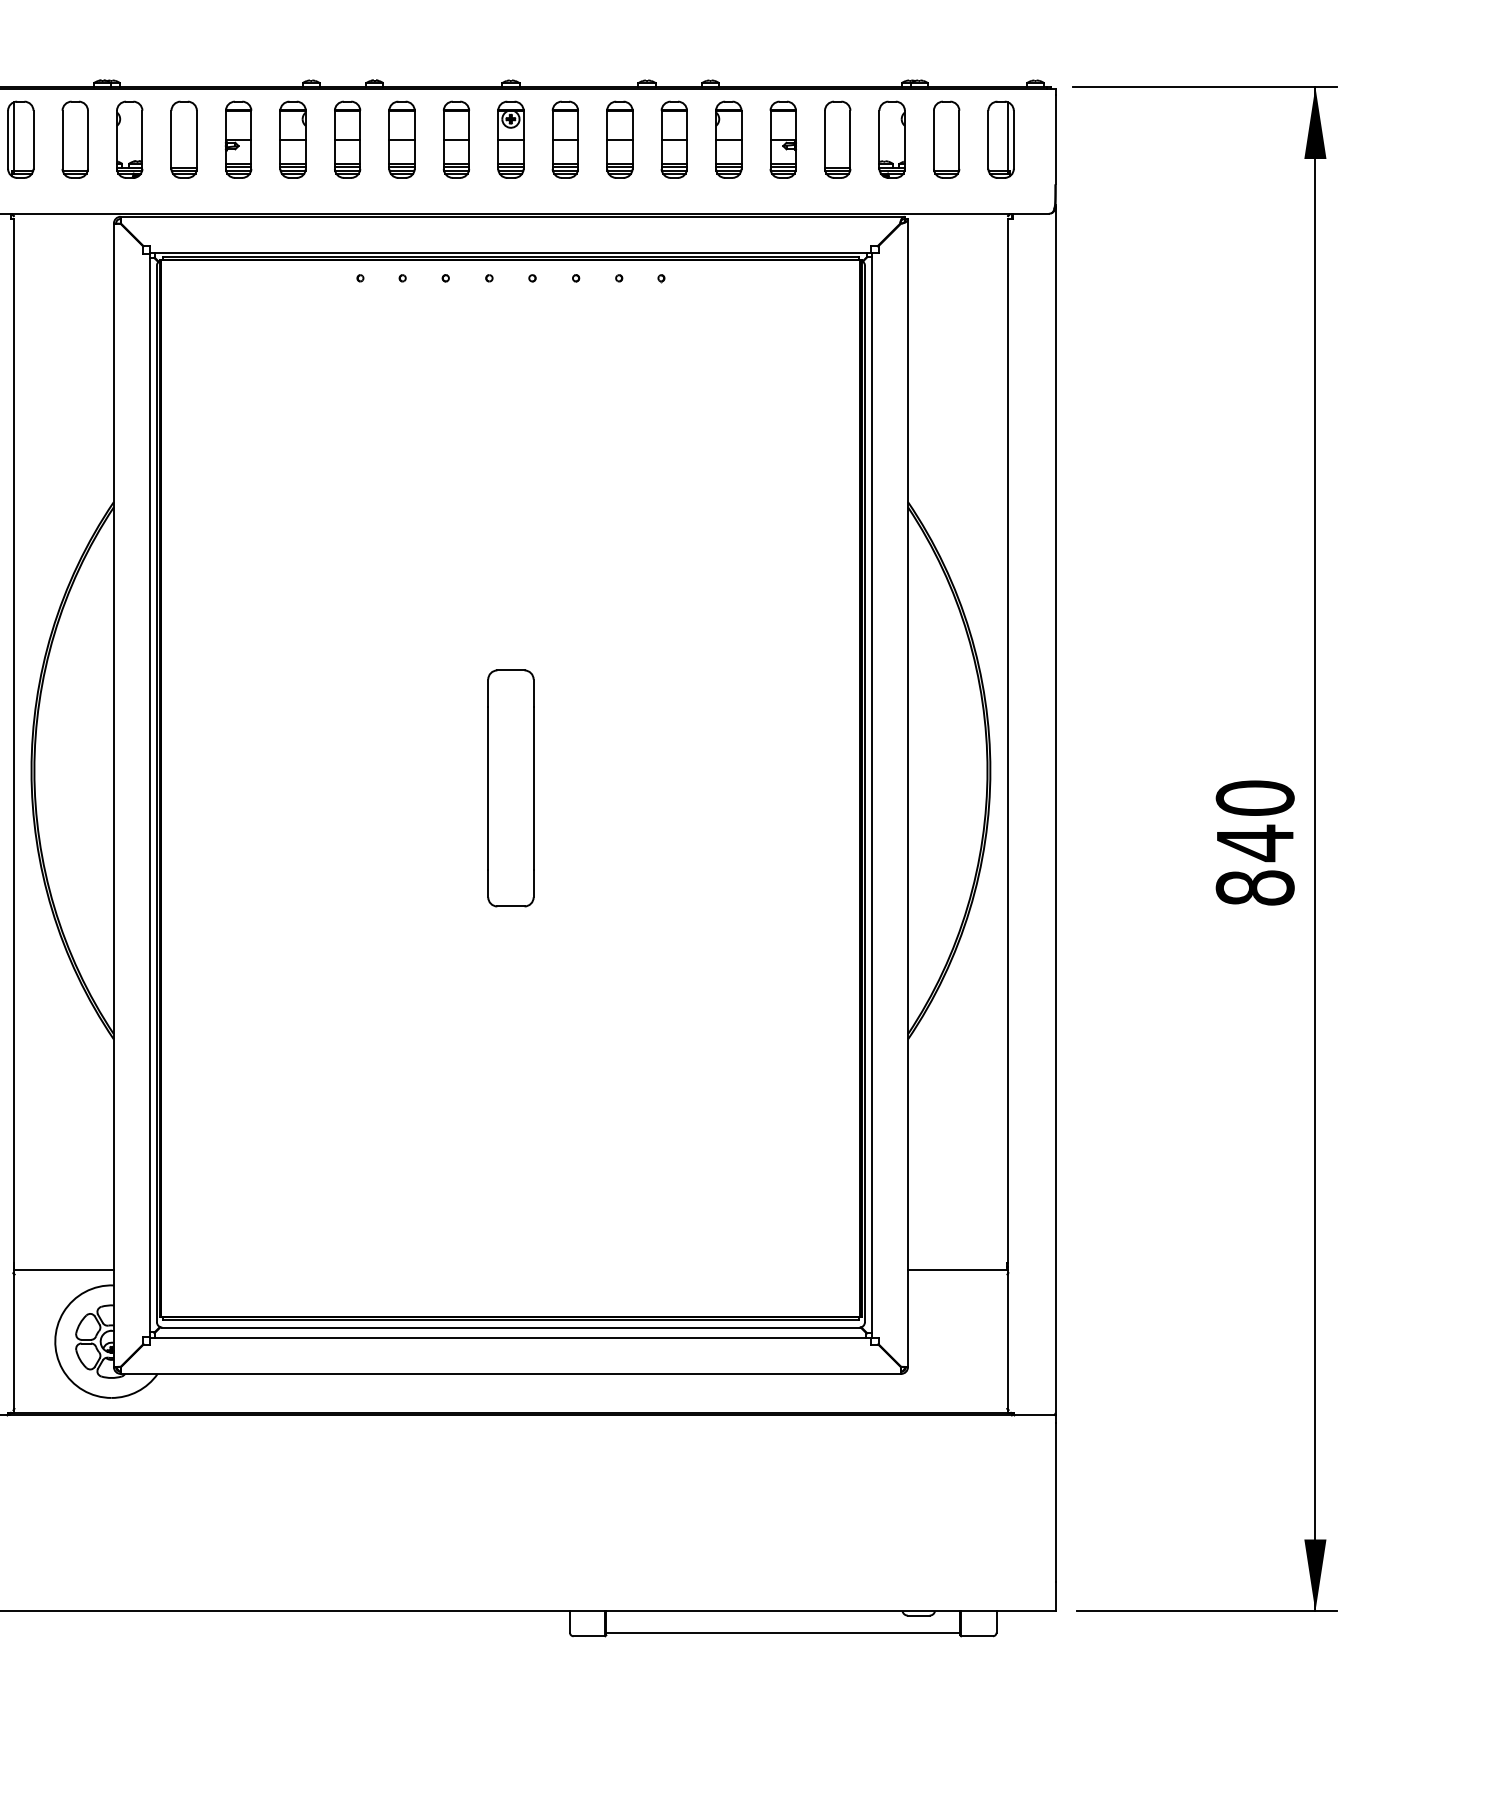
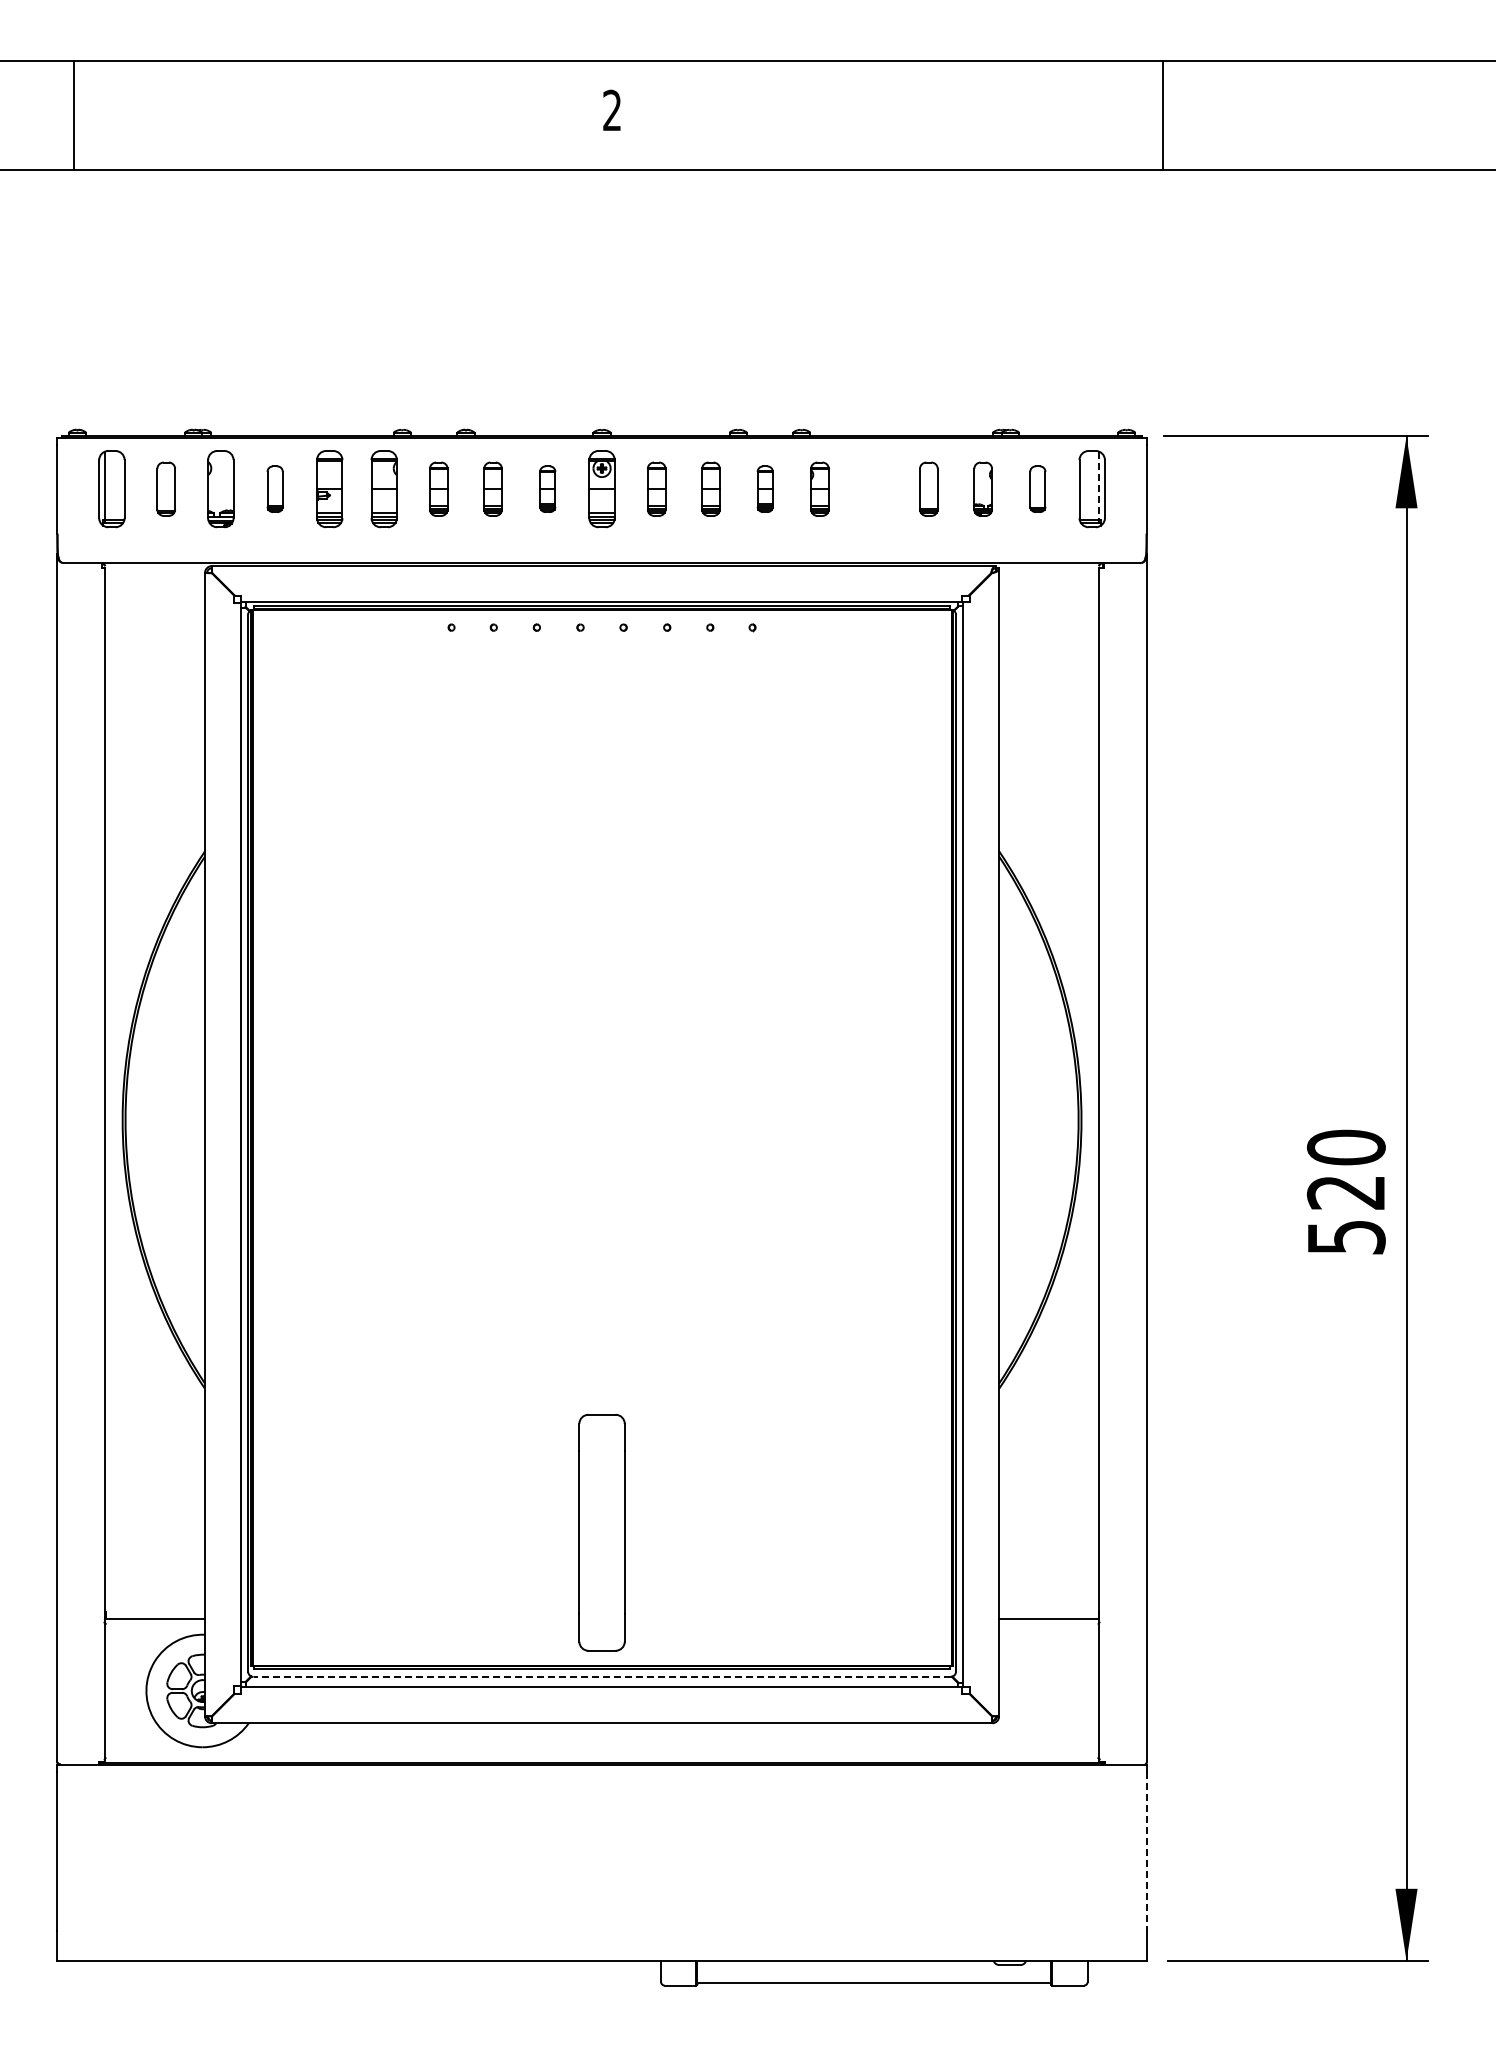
line: (1008, 137) -> (1099, 486), solid -> dashed
part: (74, 140) -> (165, 489), size x0.7
part: (183, 140) -> (274, 489), size x0.6
part: (347, 140) -> (438, 489), size x0.7
part: (401, 140) -> (492, 489), size x0.7
part: (456, 140) -> (547, 489), size x0.6
part: (565, 140) -> (656, 489), size x0.7
part: (619, 140) -> (710, 489), size x0.7
part: (673, 140) -> (764, 489), size x0.6
part: (728, 140) -> (819, 489), size x0.7
part: (783, 140) -> (874, 489), removed
part: (837, 140) -> (928, 489), size x0.7
part: (891, 140) -> (982, 489), size x0.7
part: (946, 140) -> (1037, 489), size x0.6
part: (510, 788) -> (601, 1532), moved
text: (1254, 865) -> (1345, 1214), 840 -> 520
line: (511, 1327) -> (602, 1676), solid -> dashed
line: (1055, 1502) -> (1146, 1851), solid -> dashed

